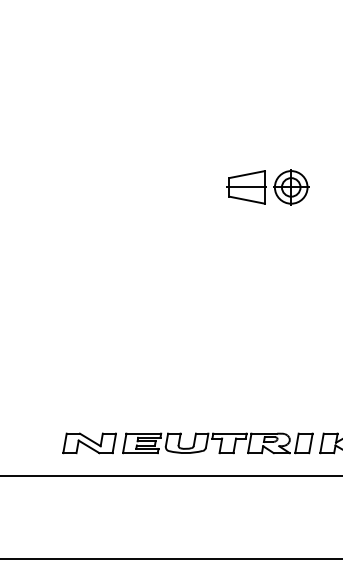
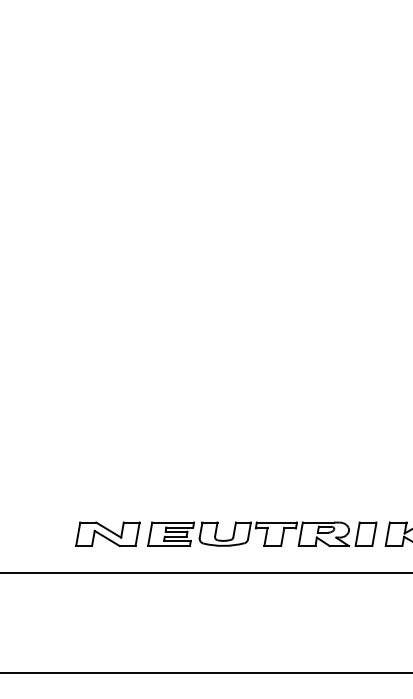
part: (267, 187) -> (322, 226), removed

